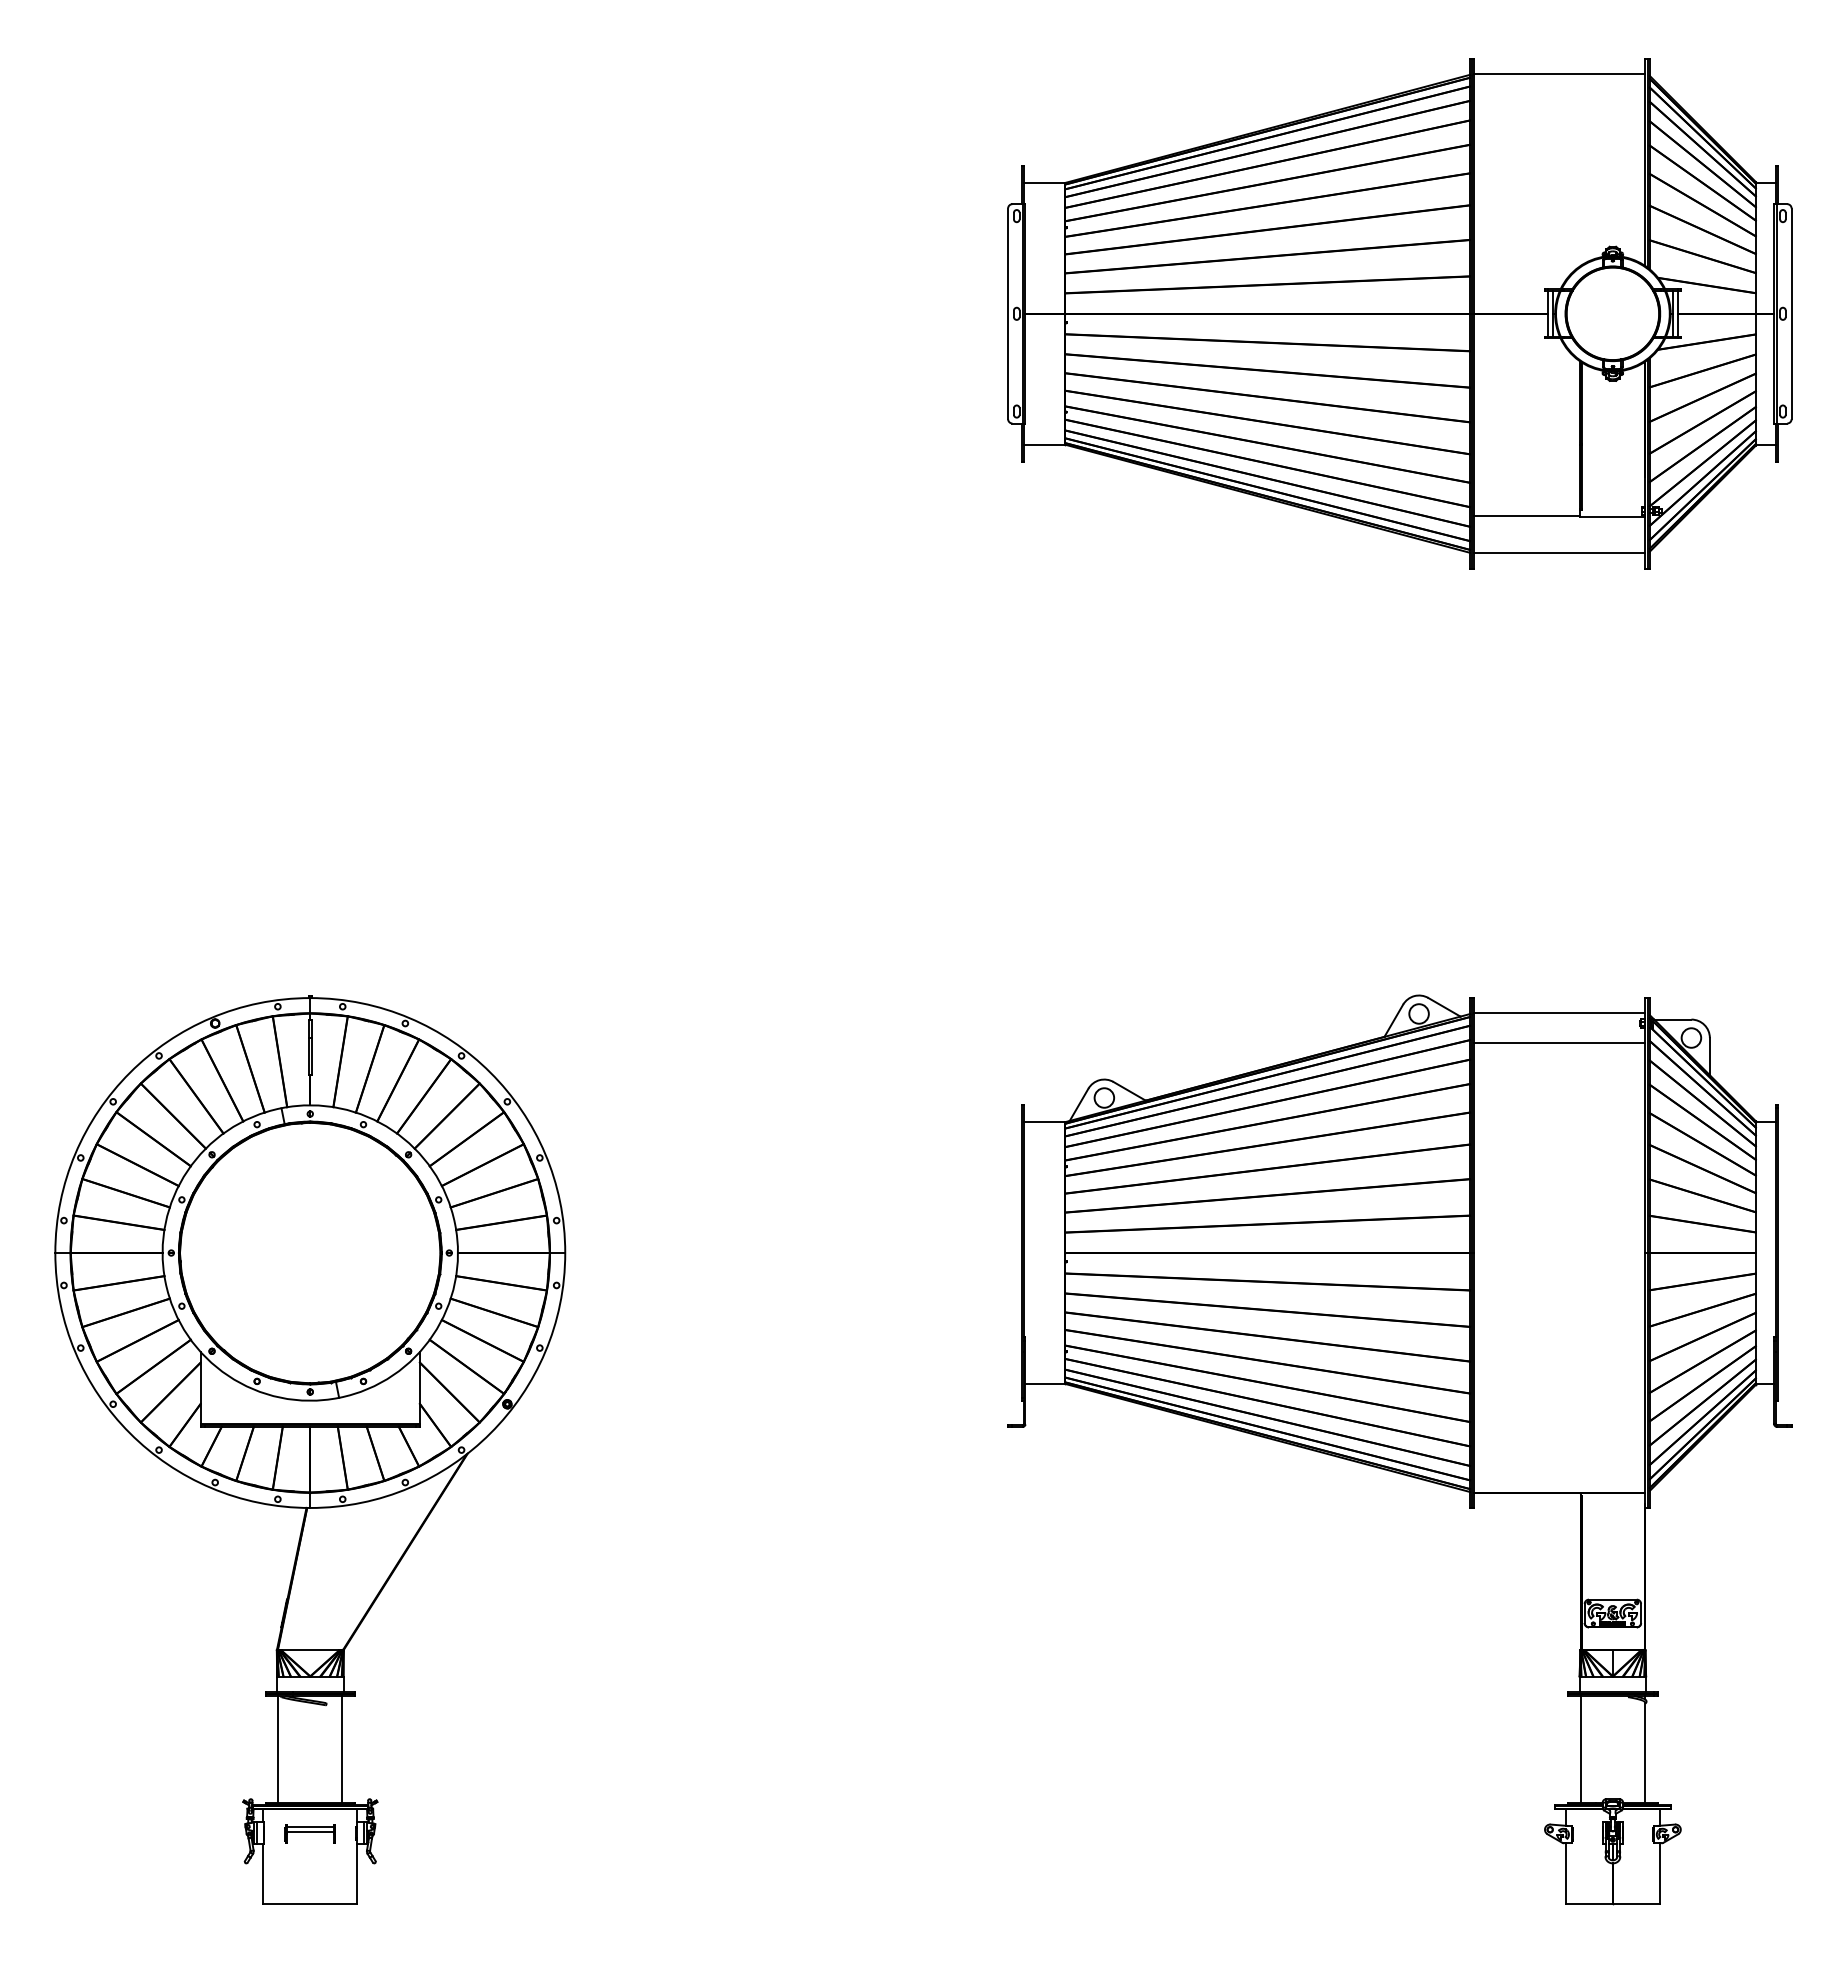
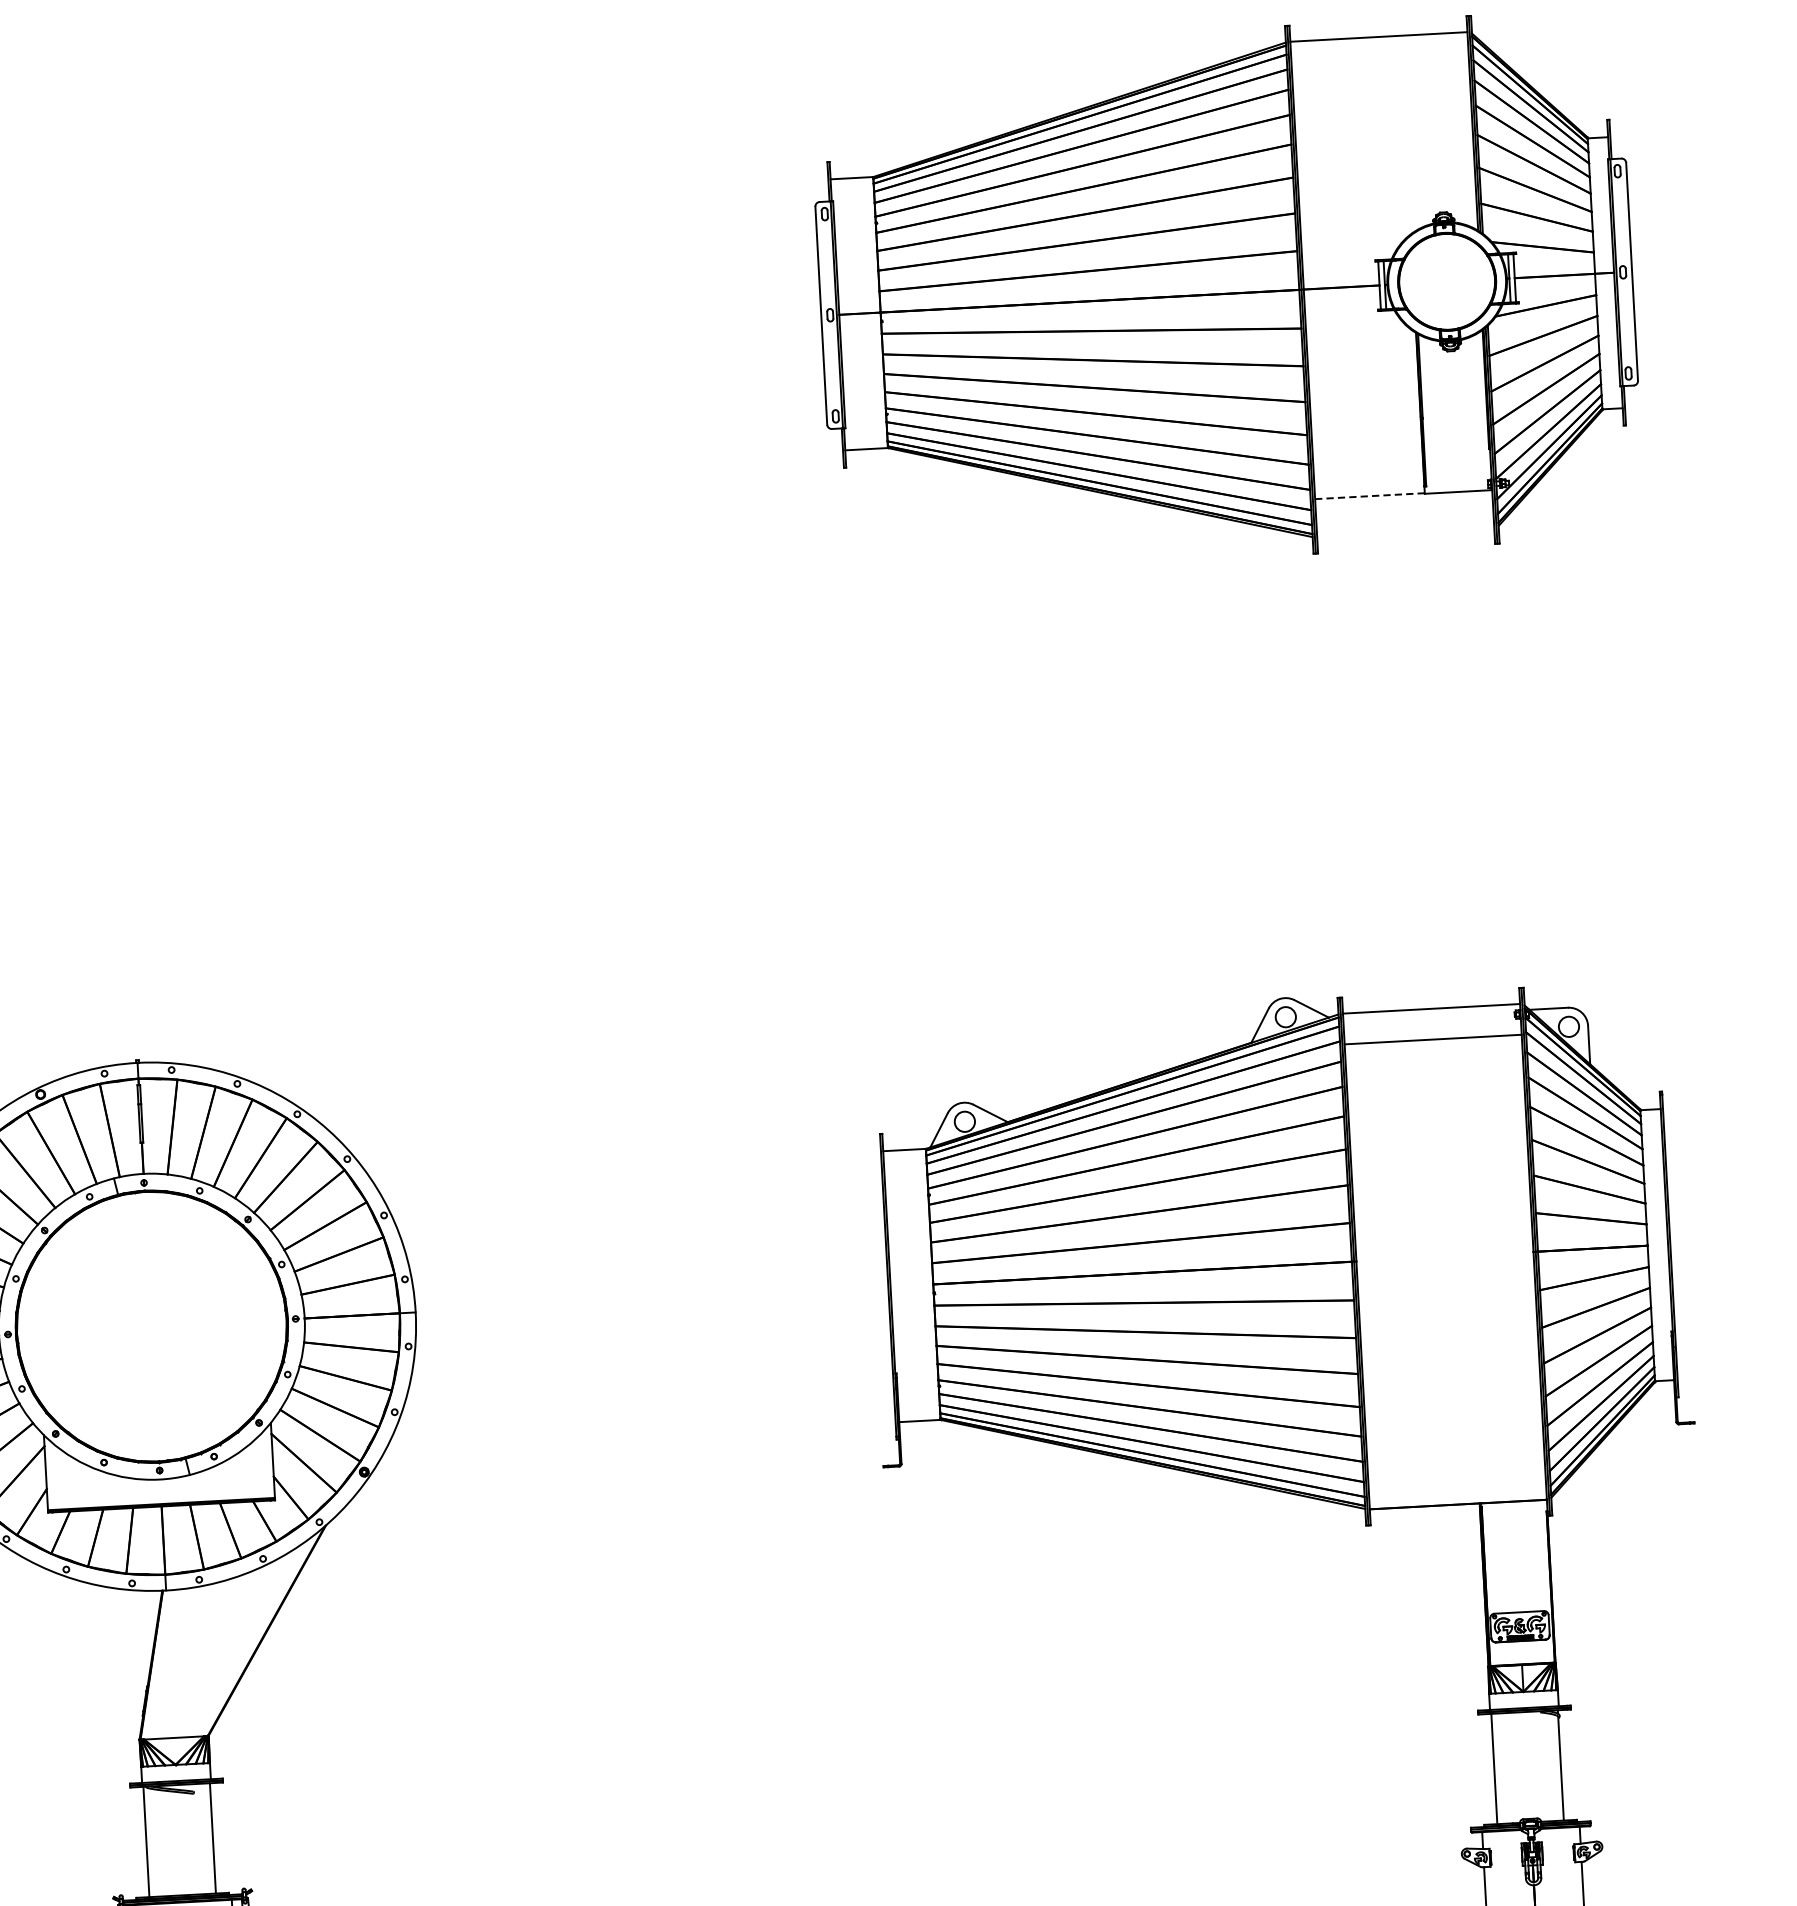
line: (1527, 516) -> (1370, 496), solid -> dashed
line: (1559, 553) -> (1405, 532), removed

